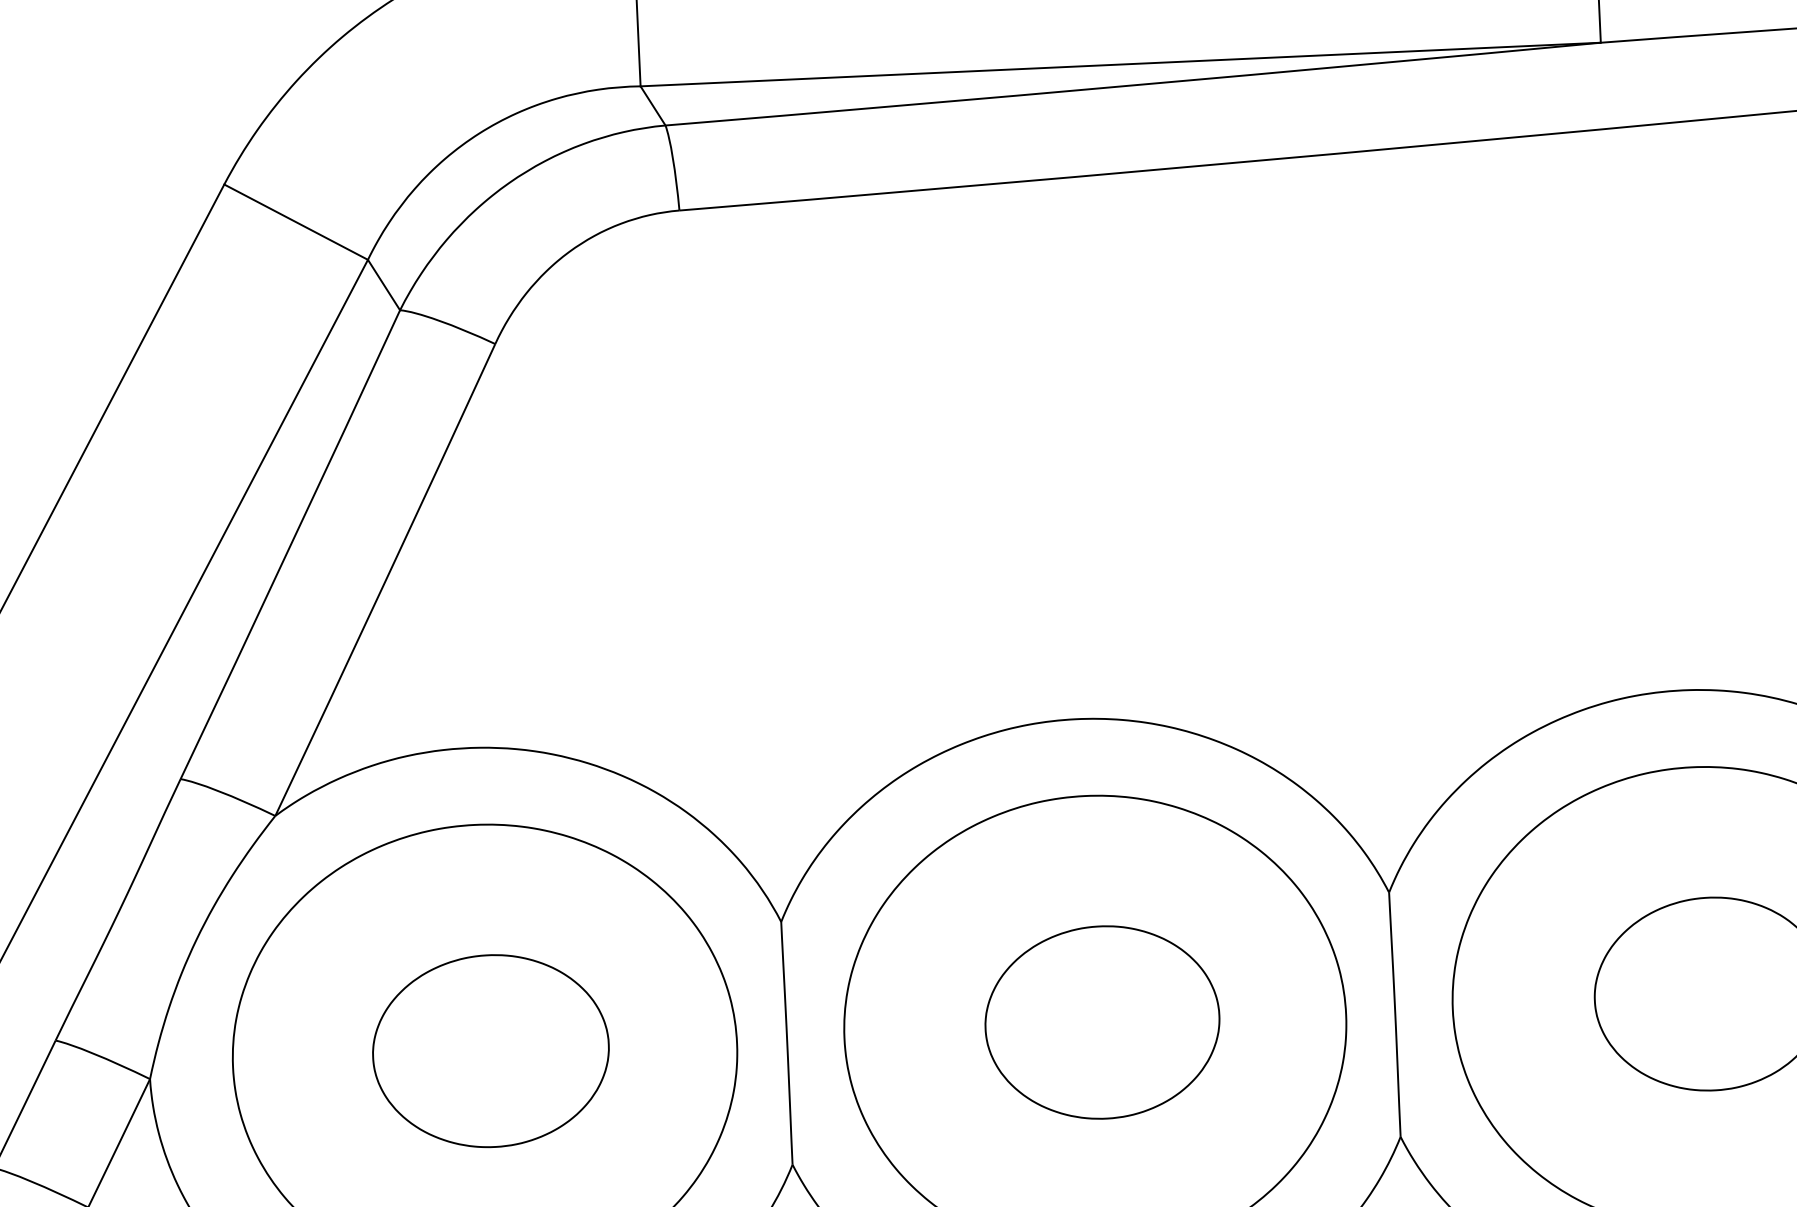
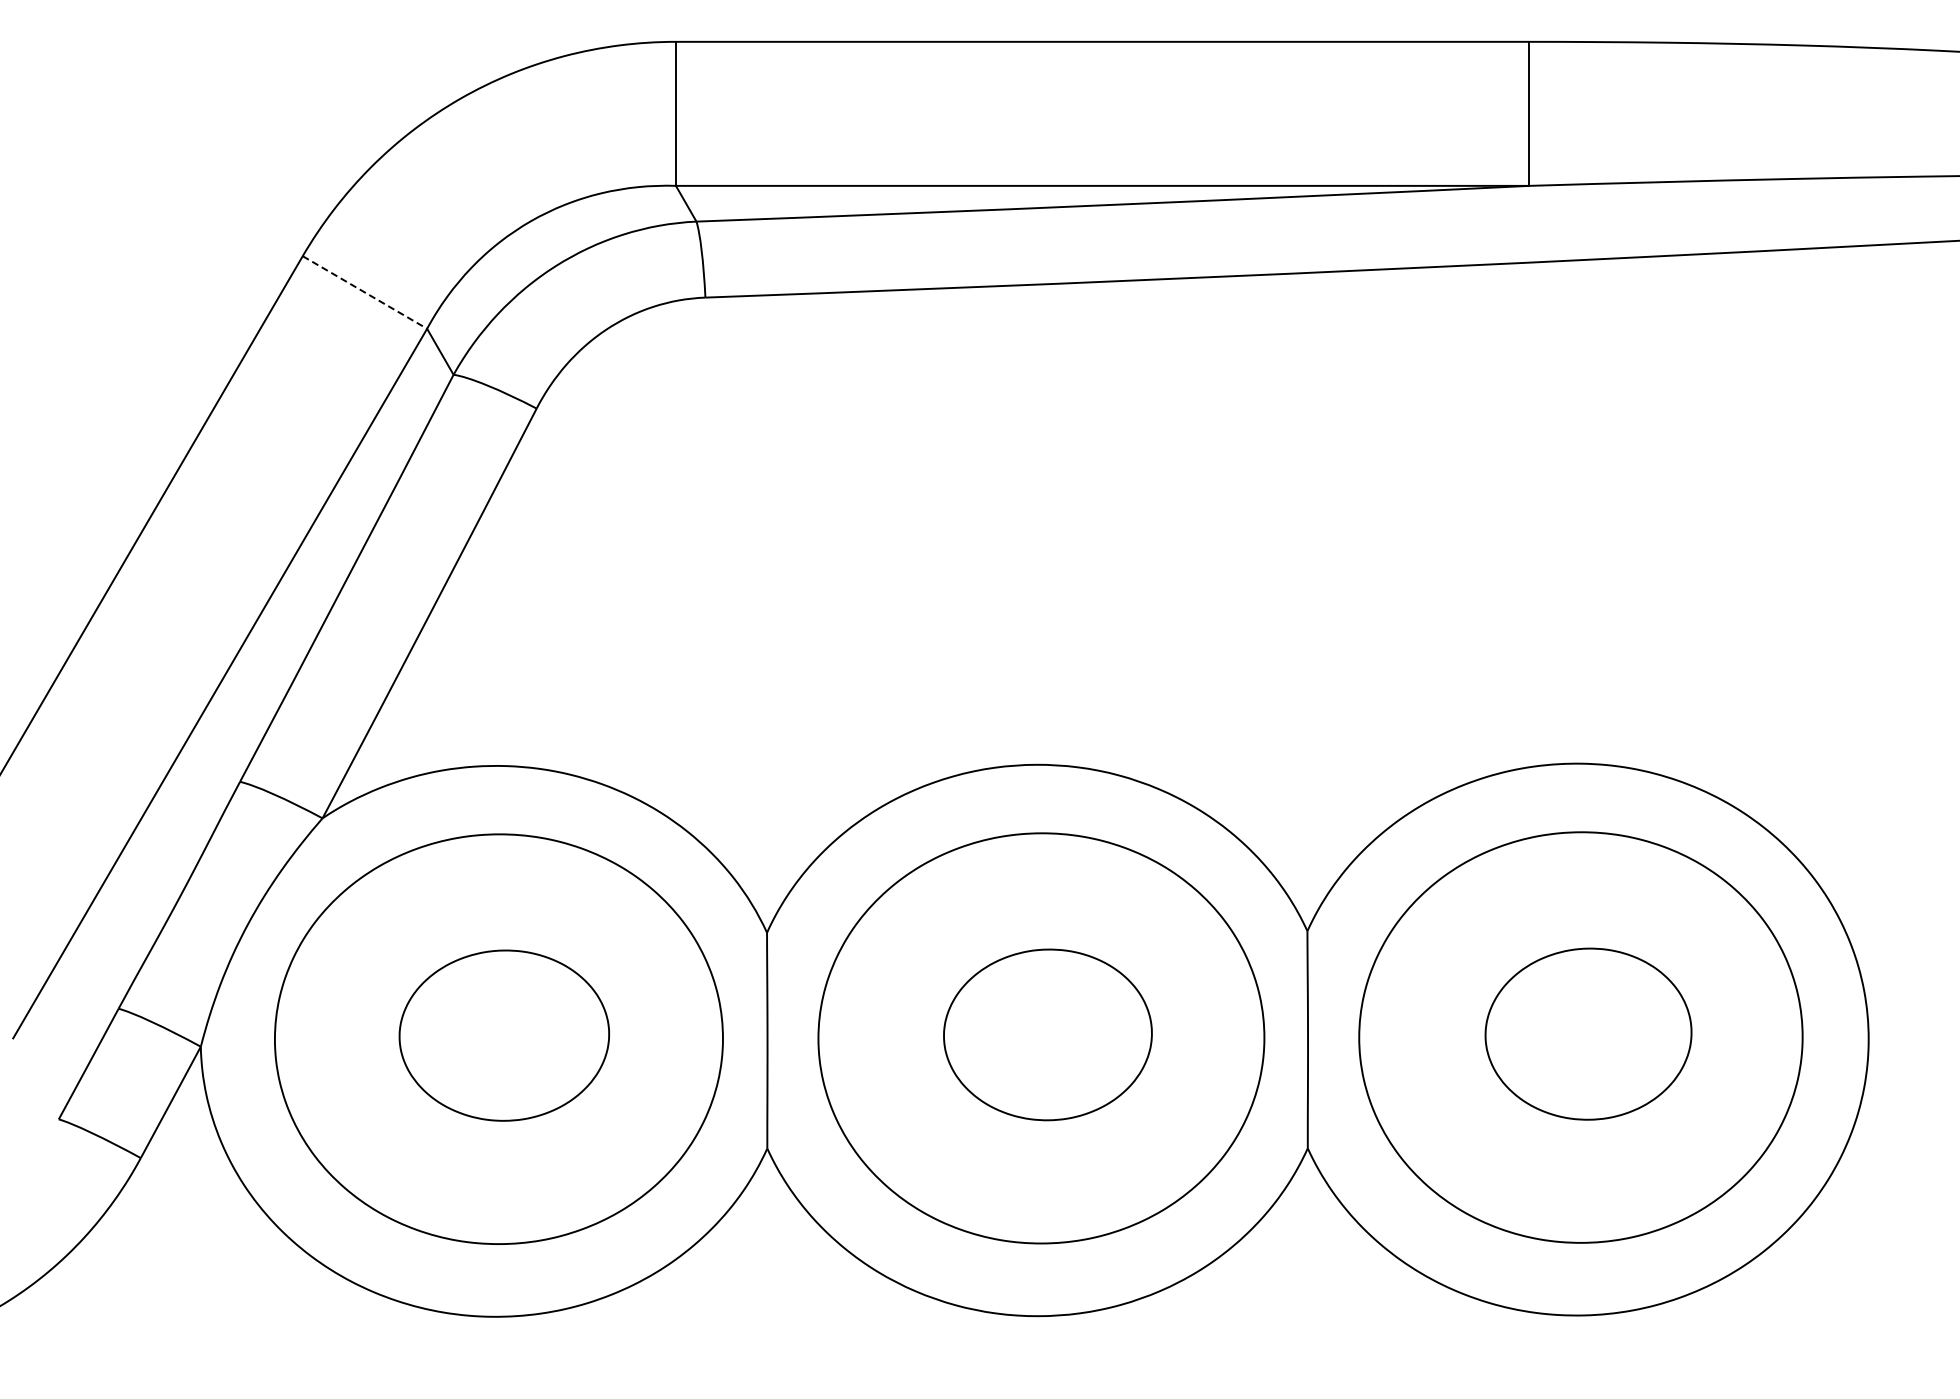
line: (296, 222) -> (365, 292), solid -> dashed

